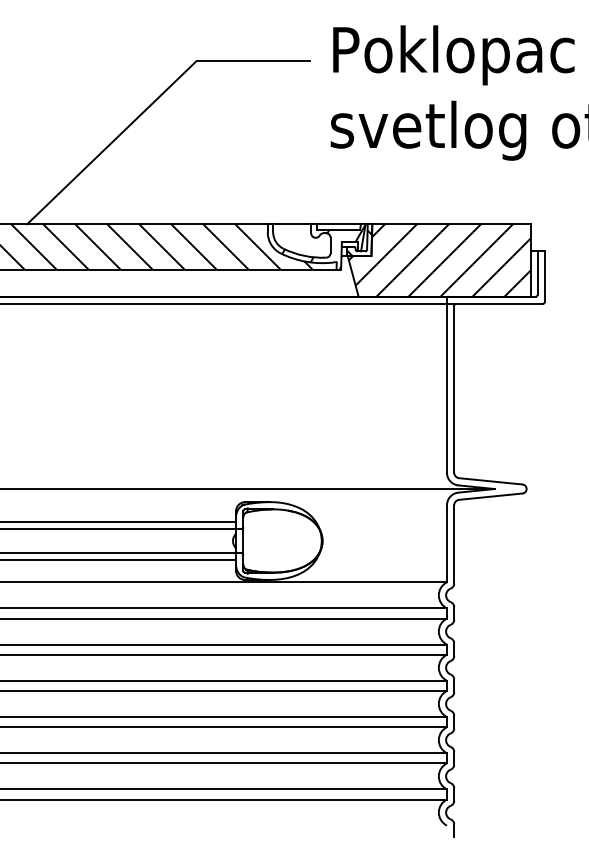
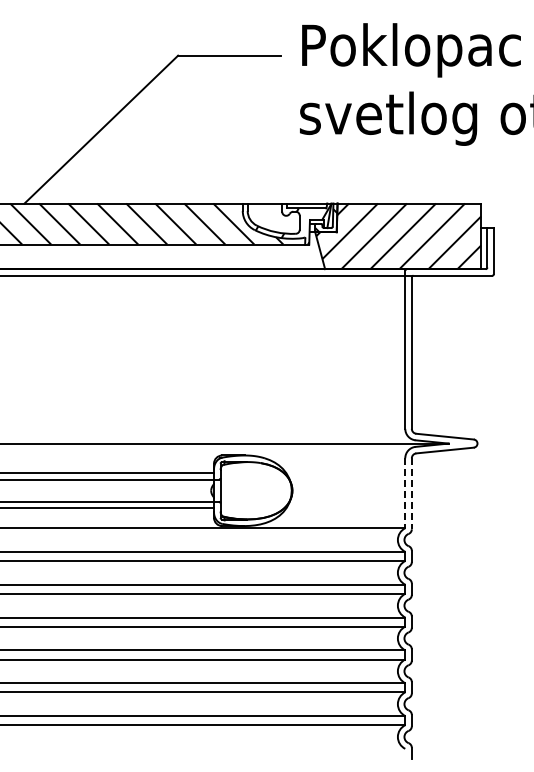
line: (447, 544) -> (405, 493), solid -> dashed
line: (453, 545) -> (411, 494), solid -> dashed

